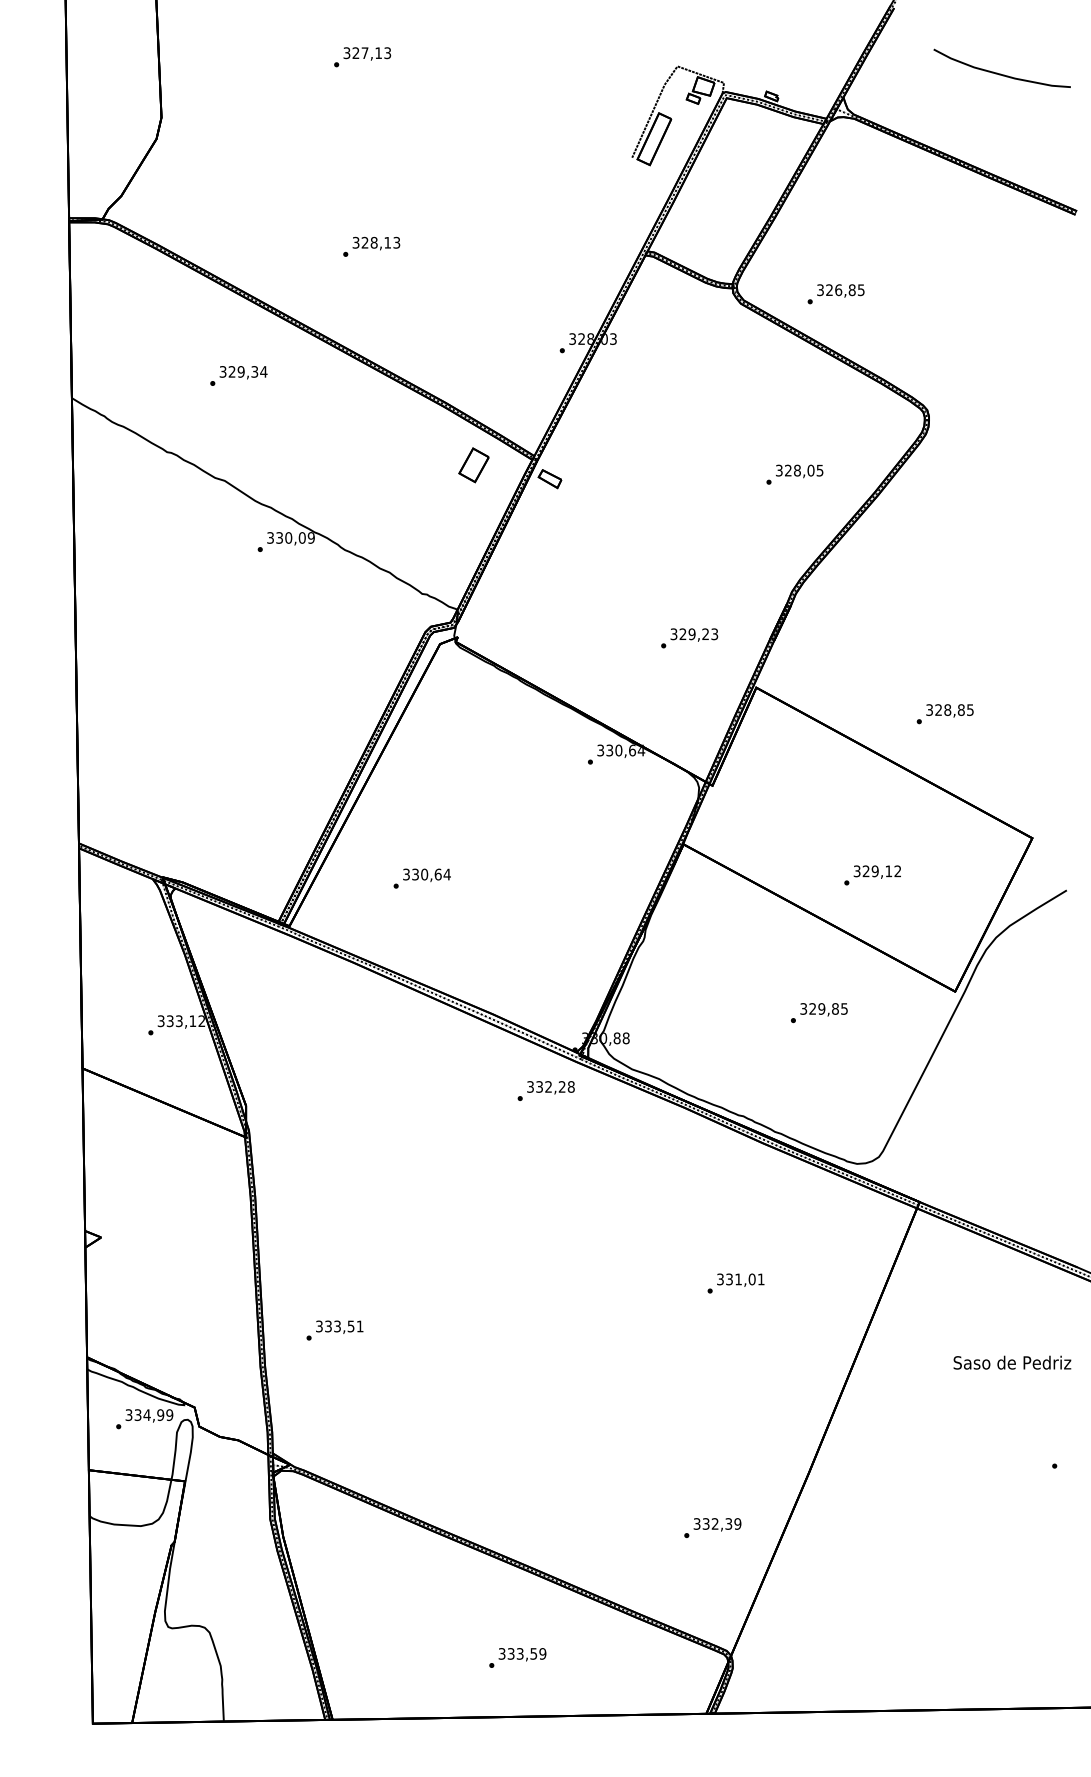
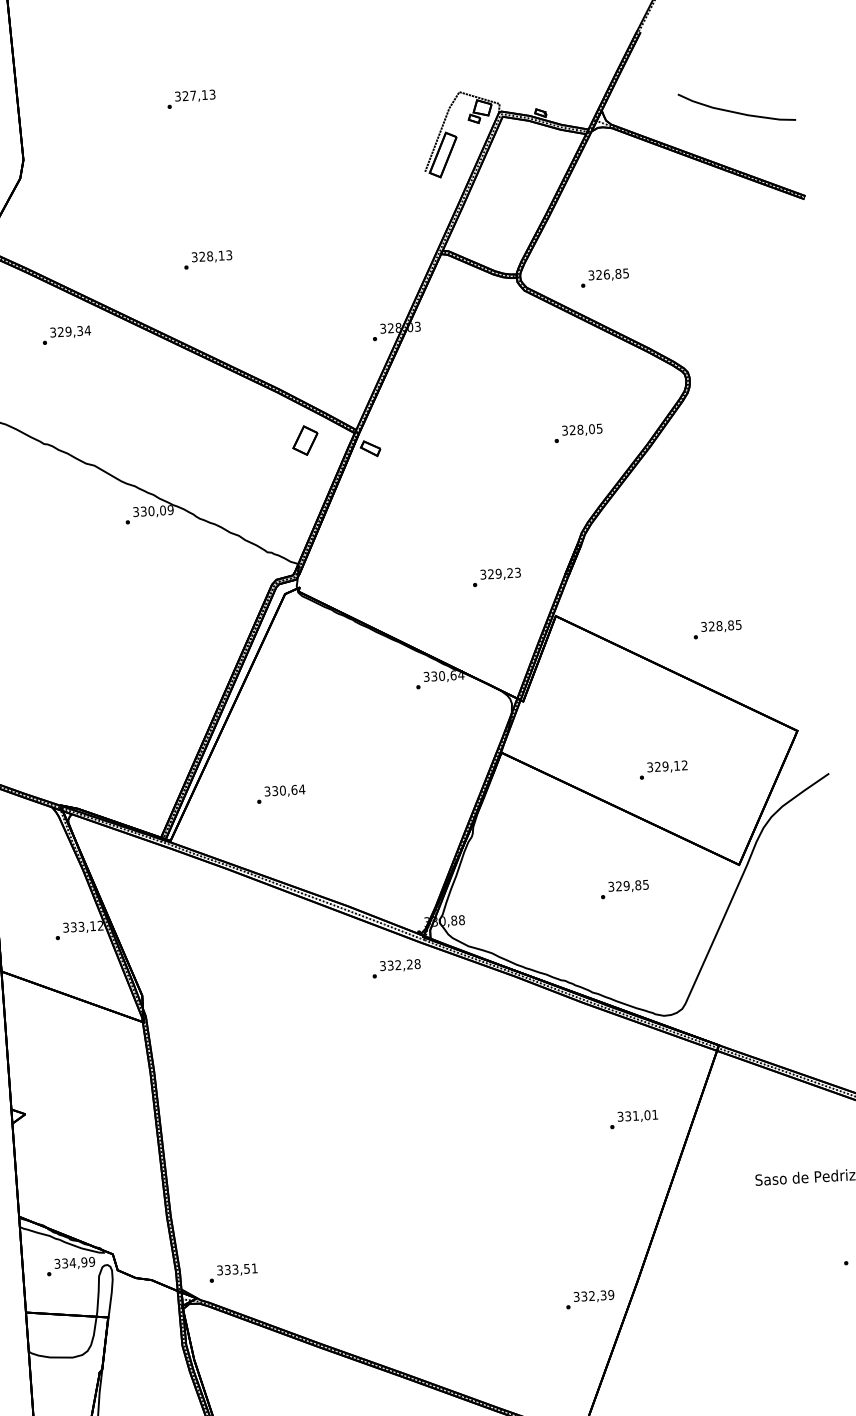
curve: (1000, 73) -> (735, 111), moved
text: (238, 375) -> (66, 334), moved
text: (735, 1283) -> (633, 1119), moved
text: (334, 1330) -> (233, 1273), moved
text: (712, 1527) -> (589, 1299), moved

